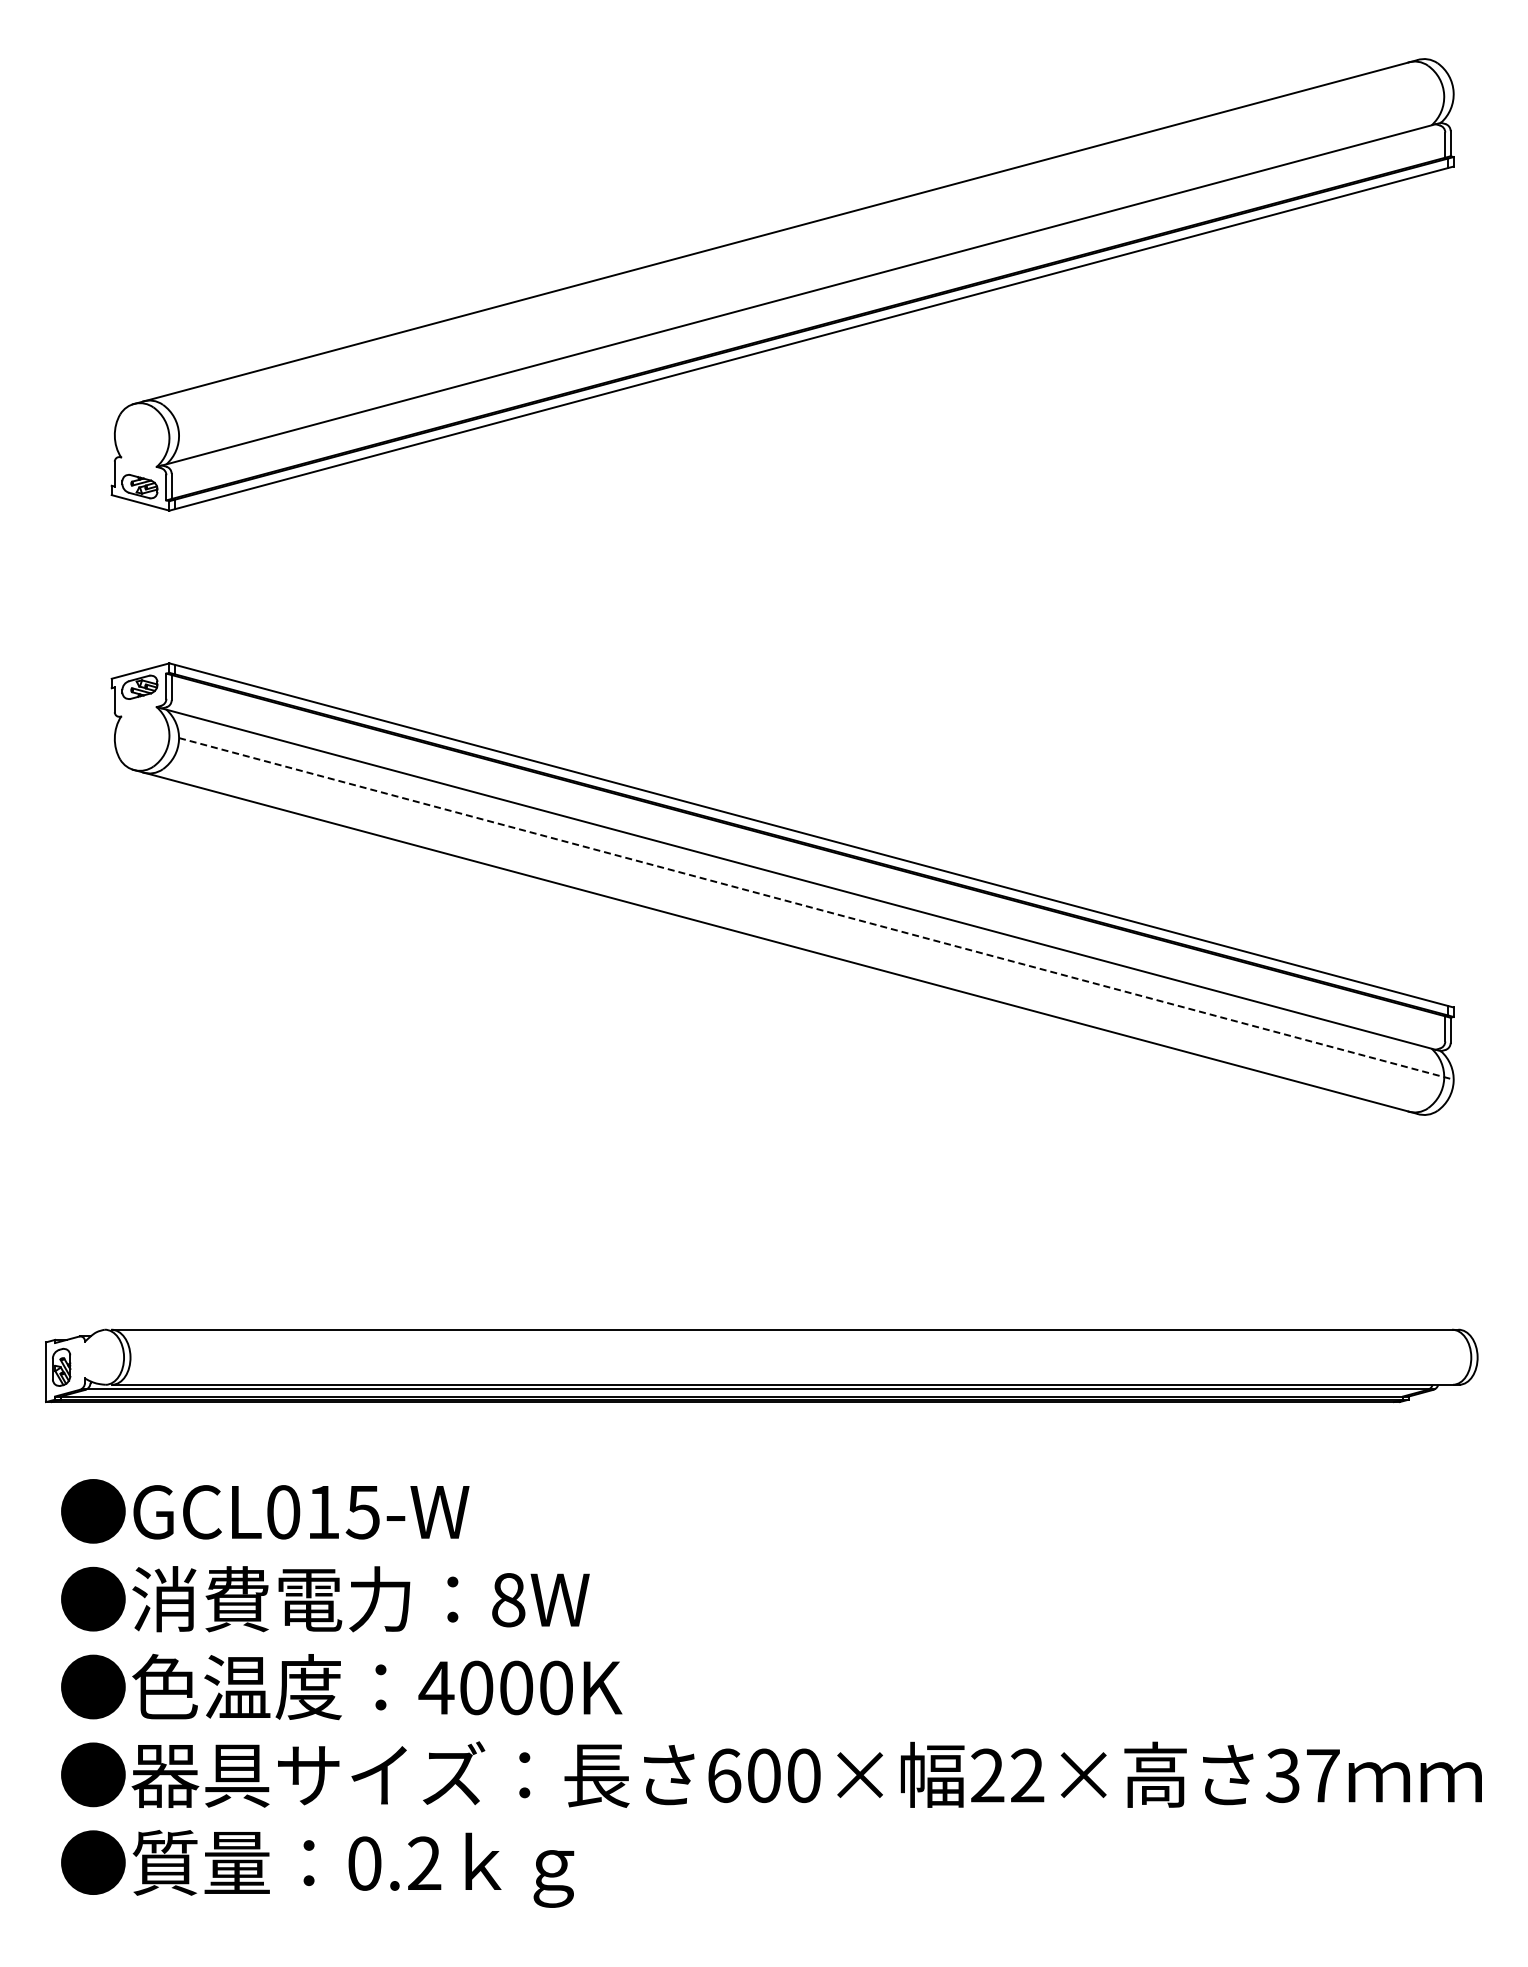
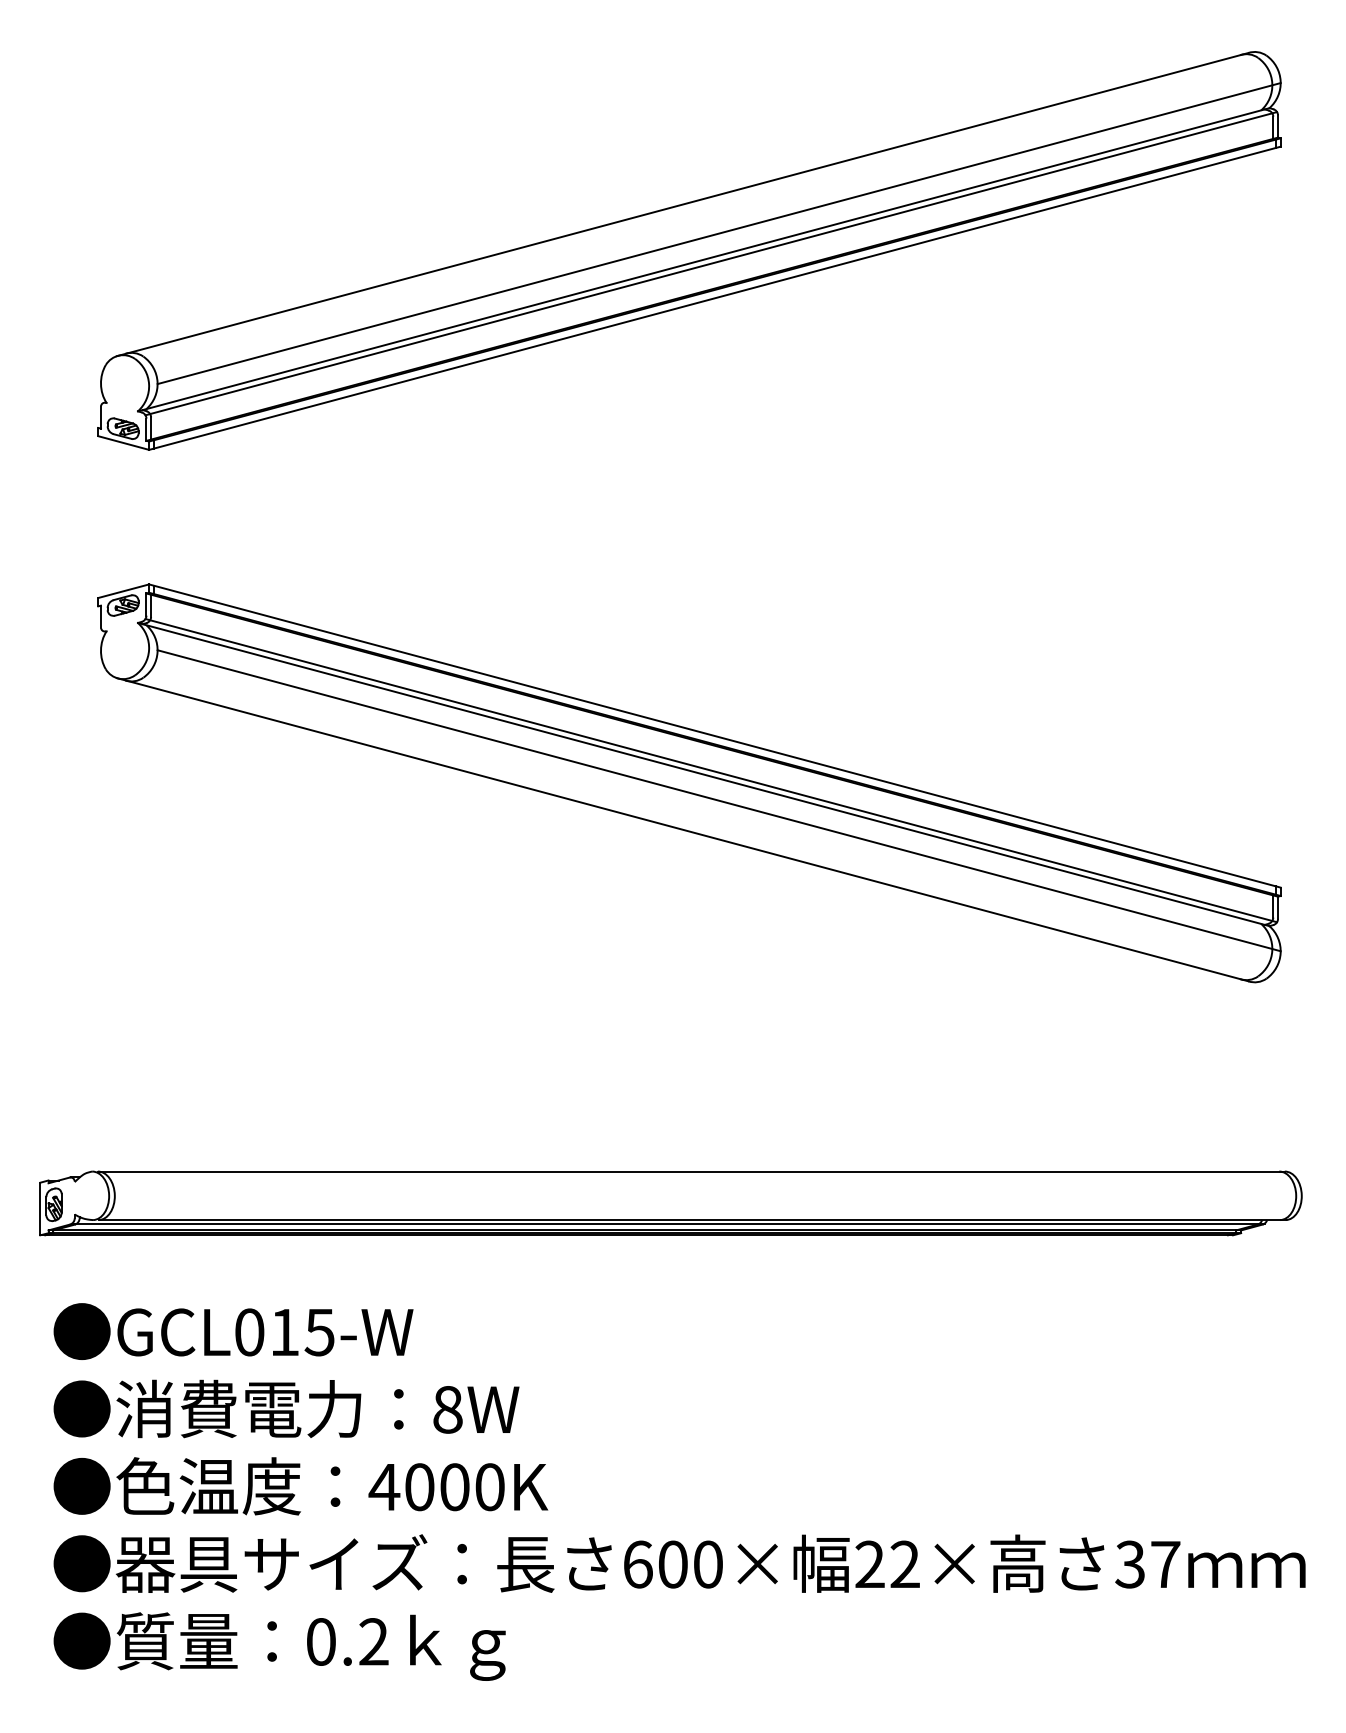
line: (816, 264) -> (719, 232), added
line: (807, 299) -> (711, 263), added
line: (807, 874) -> (711, 770), added
line: (816, 908) -> (719, 800), dashed -> solid

